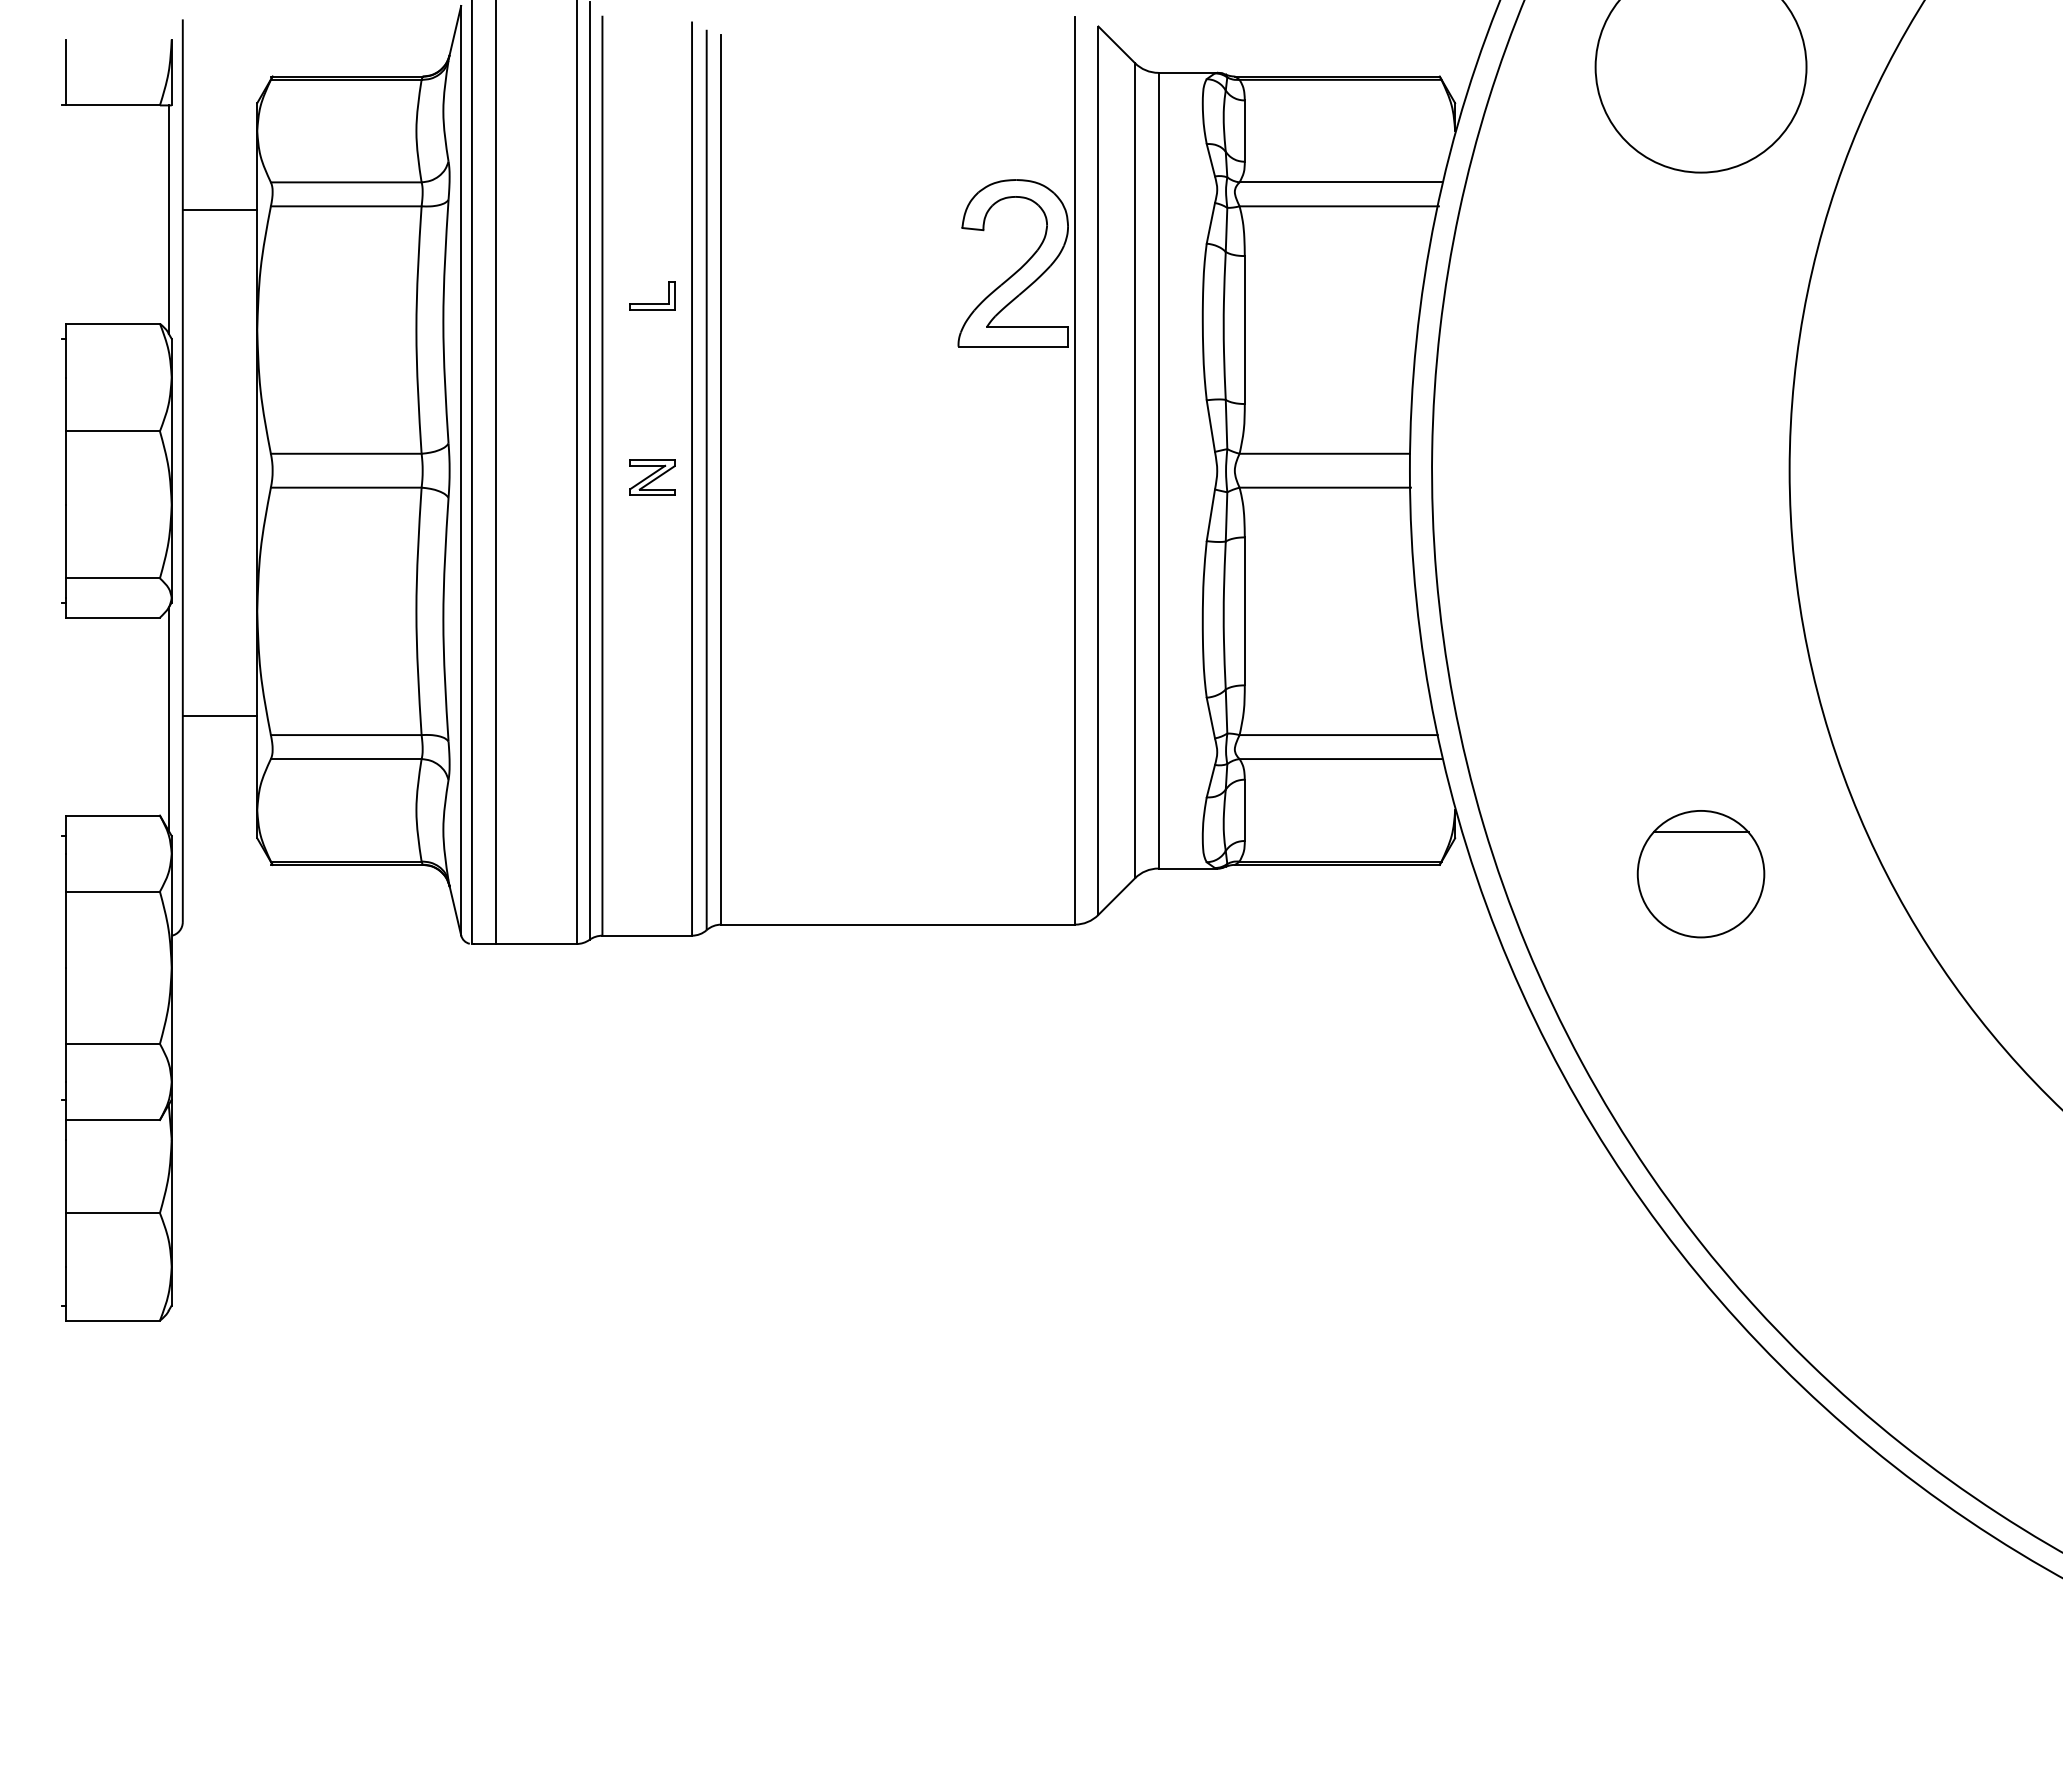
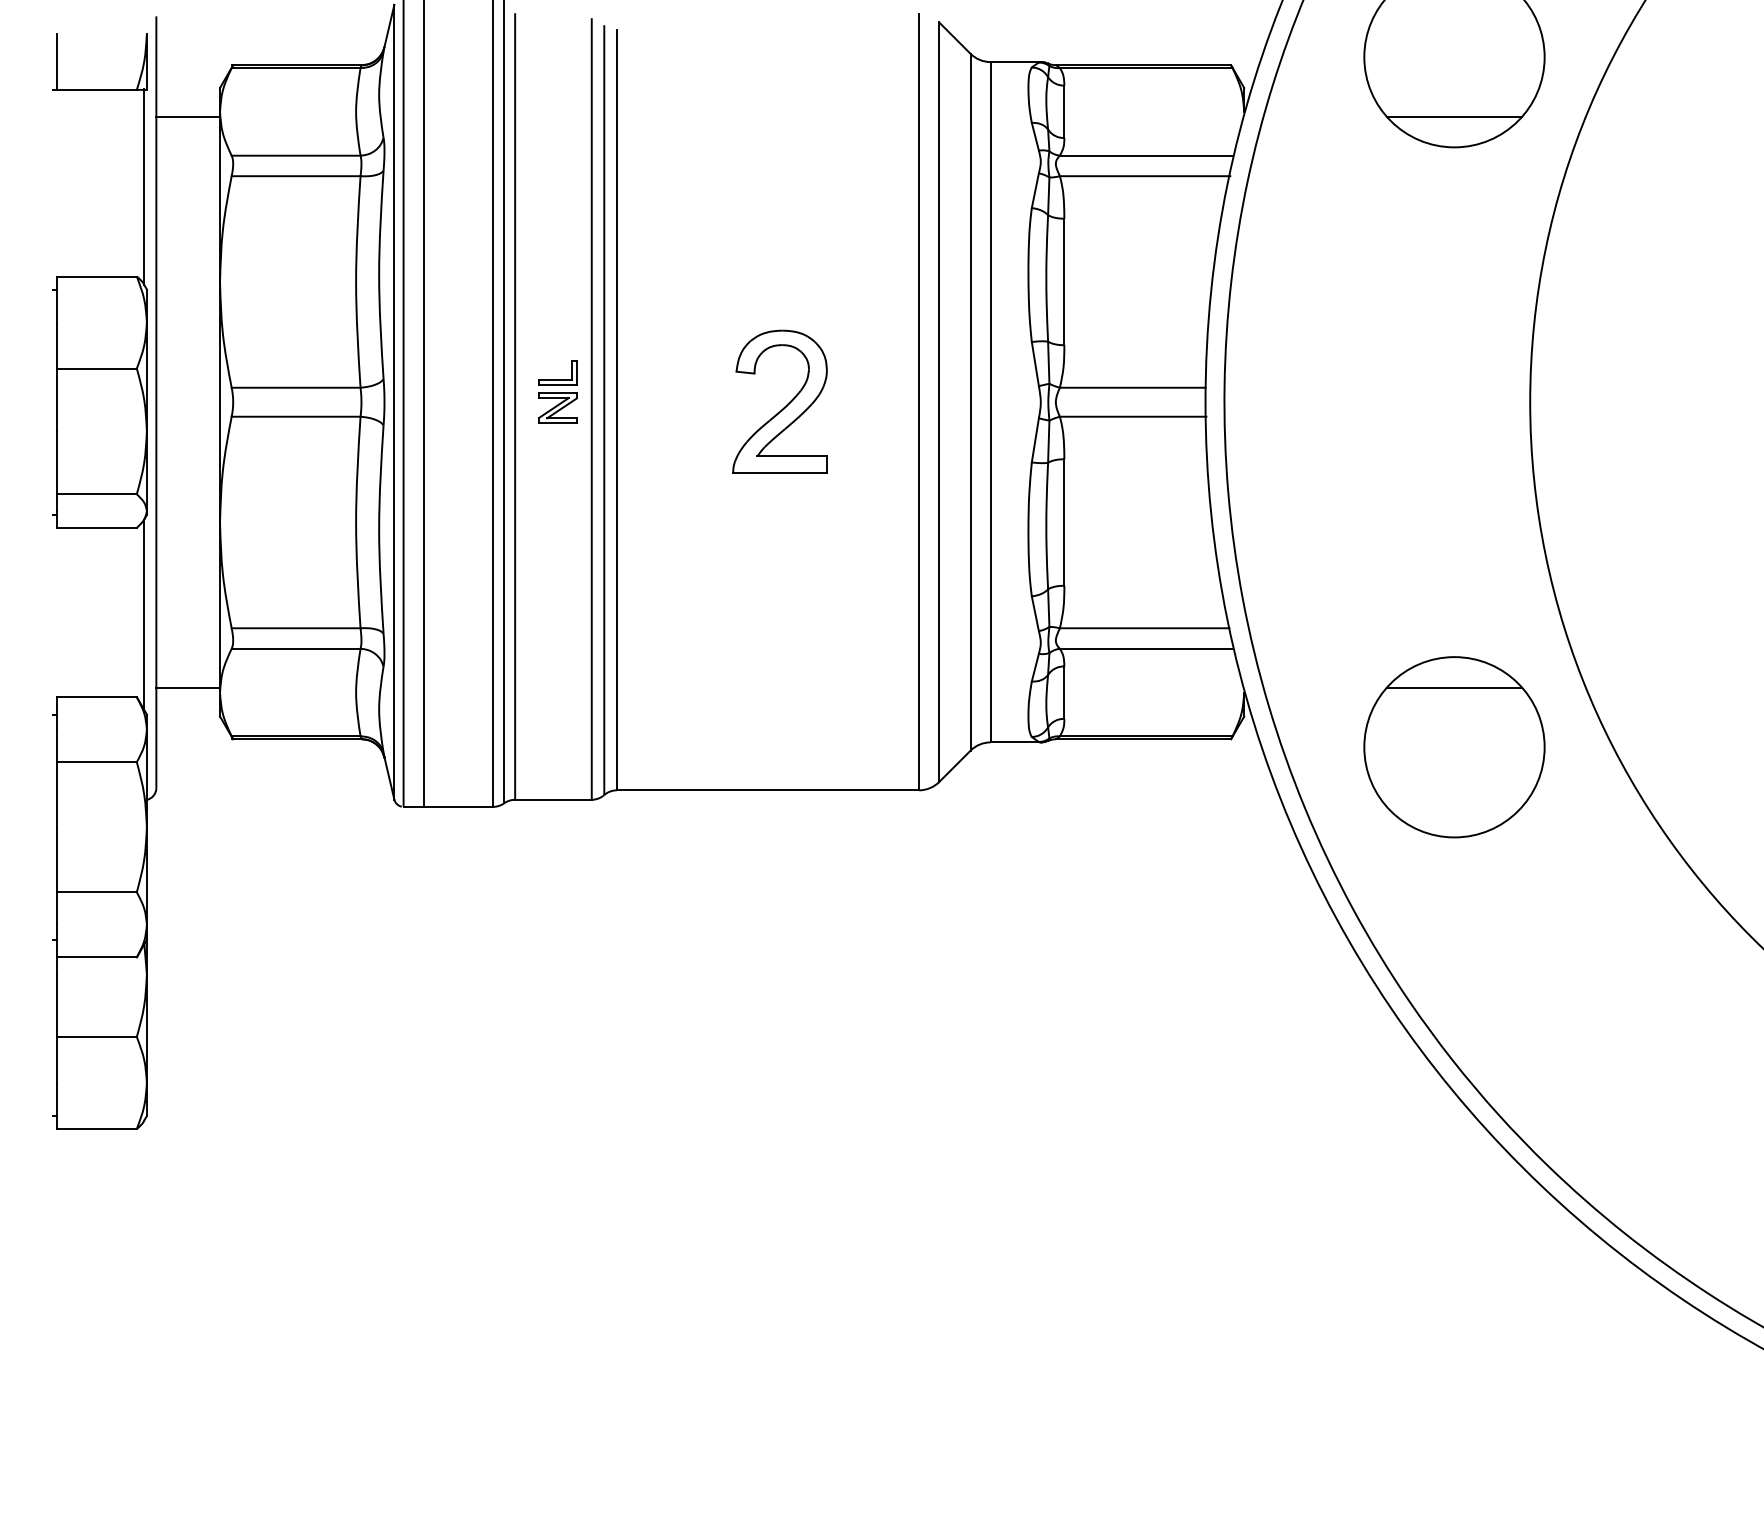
line: (1700, 136) -> (1453, 116), added
line: (219, 209) -> (187, 116), moved
part: (1016, 270) -> (782, 408), moved
part: (652, 303) -> (557, 379), moved
line: (219, 715) -> (187, 687), moved
part: (1700, 873) -> (1453, 746), size x1.67

